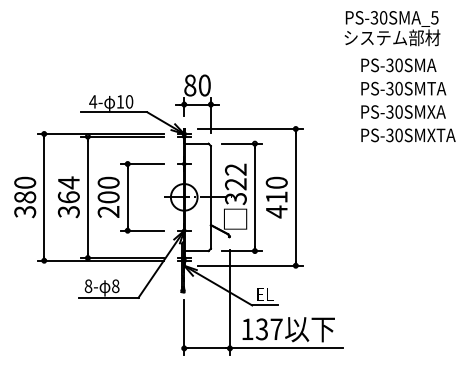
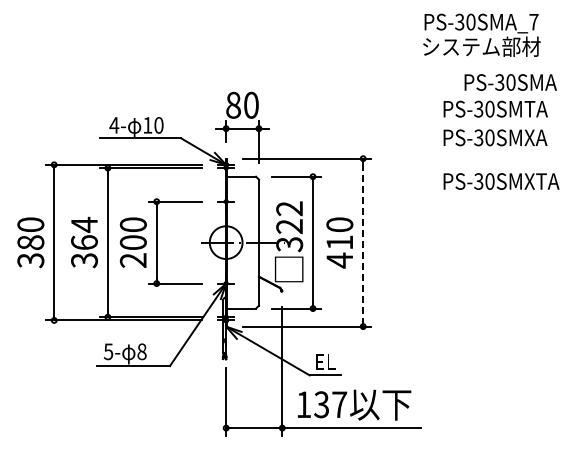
text: (434, 18) -> (533, 22), PS-30SMA_5 -> PS-30SMA_7
text: (398, 65) -> (510, 82), moved
text: (408, 135) -> (501, 181), moved
line: (296, 198) -> (363, 243), solid -> dashed
text: (88, 286) -> (108, 351), 8- -> 5-

